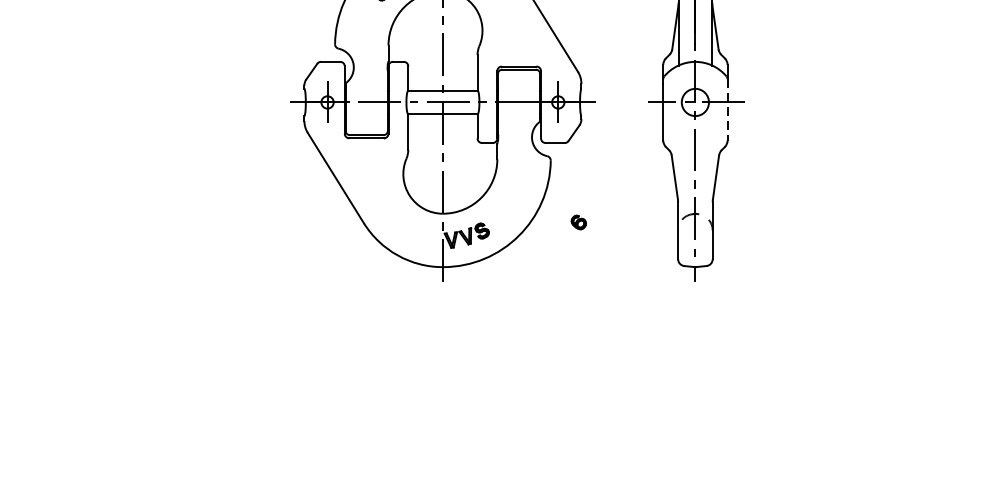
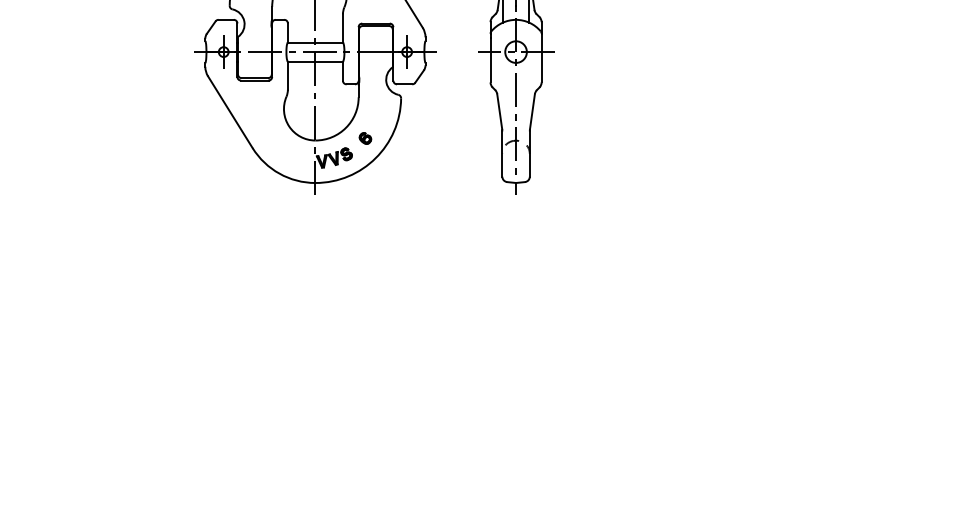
line: (727, 110) -> (541, 58), dashed -> solid
part: (578, 222) -> (365, 138), moved

